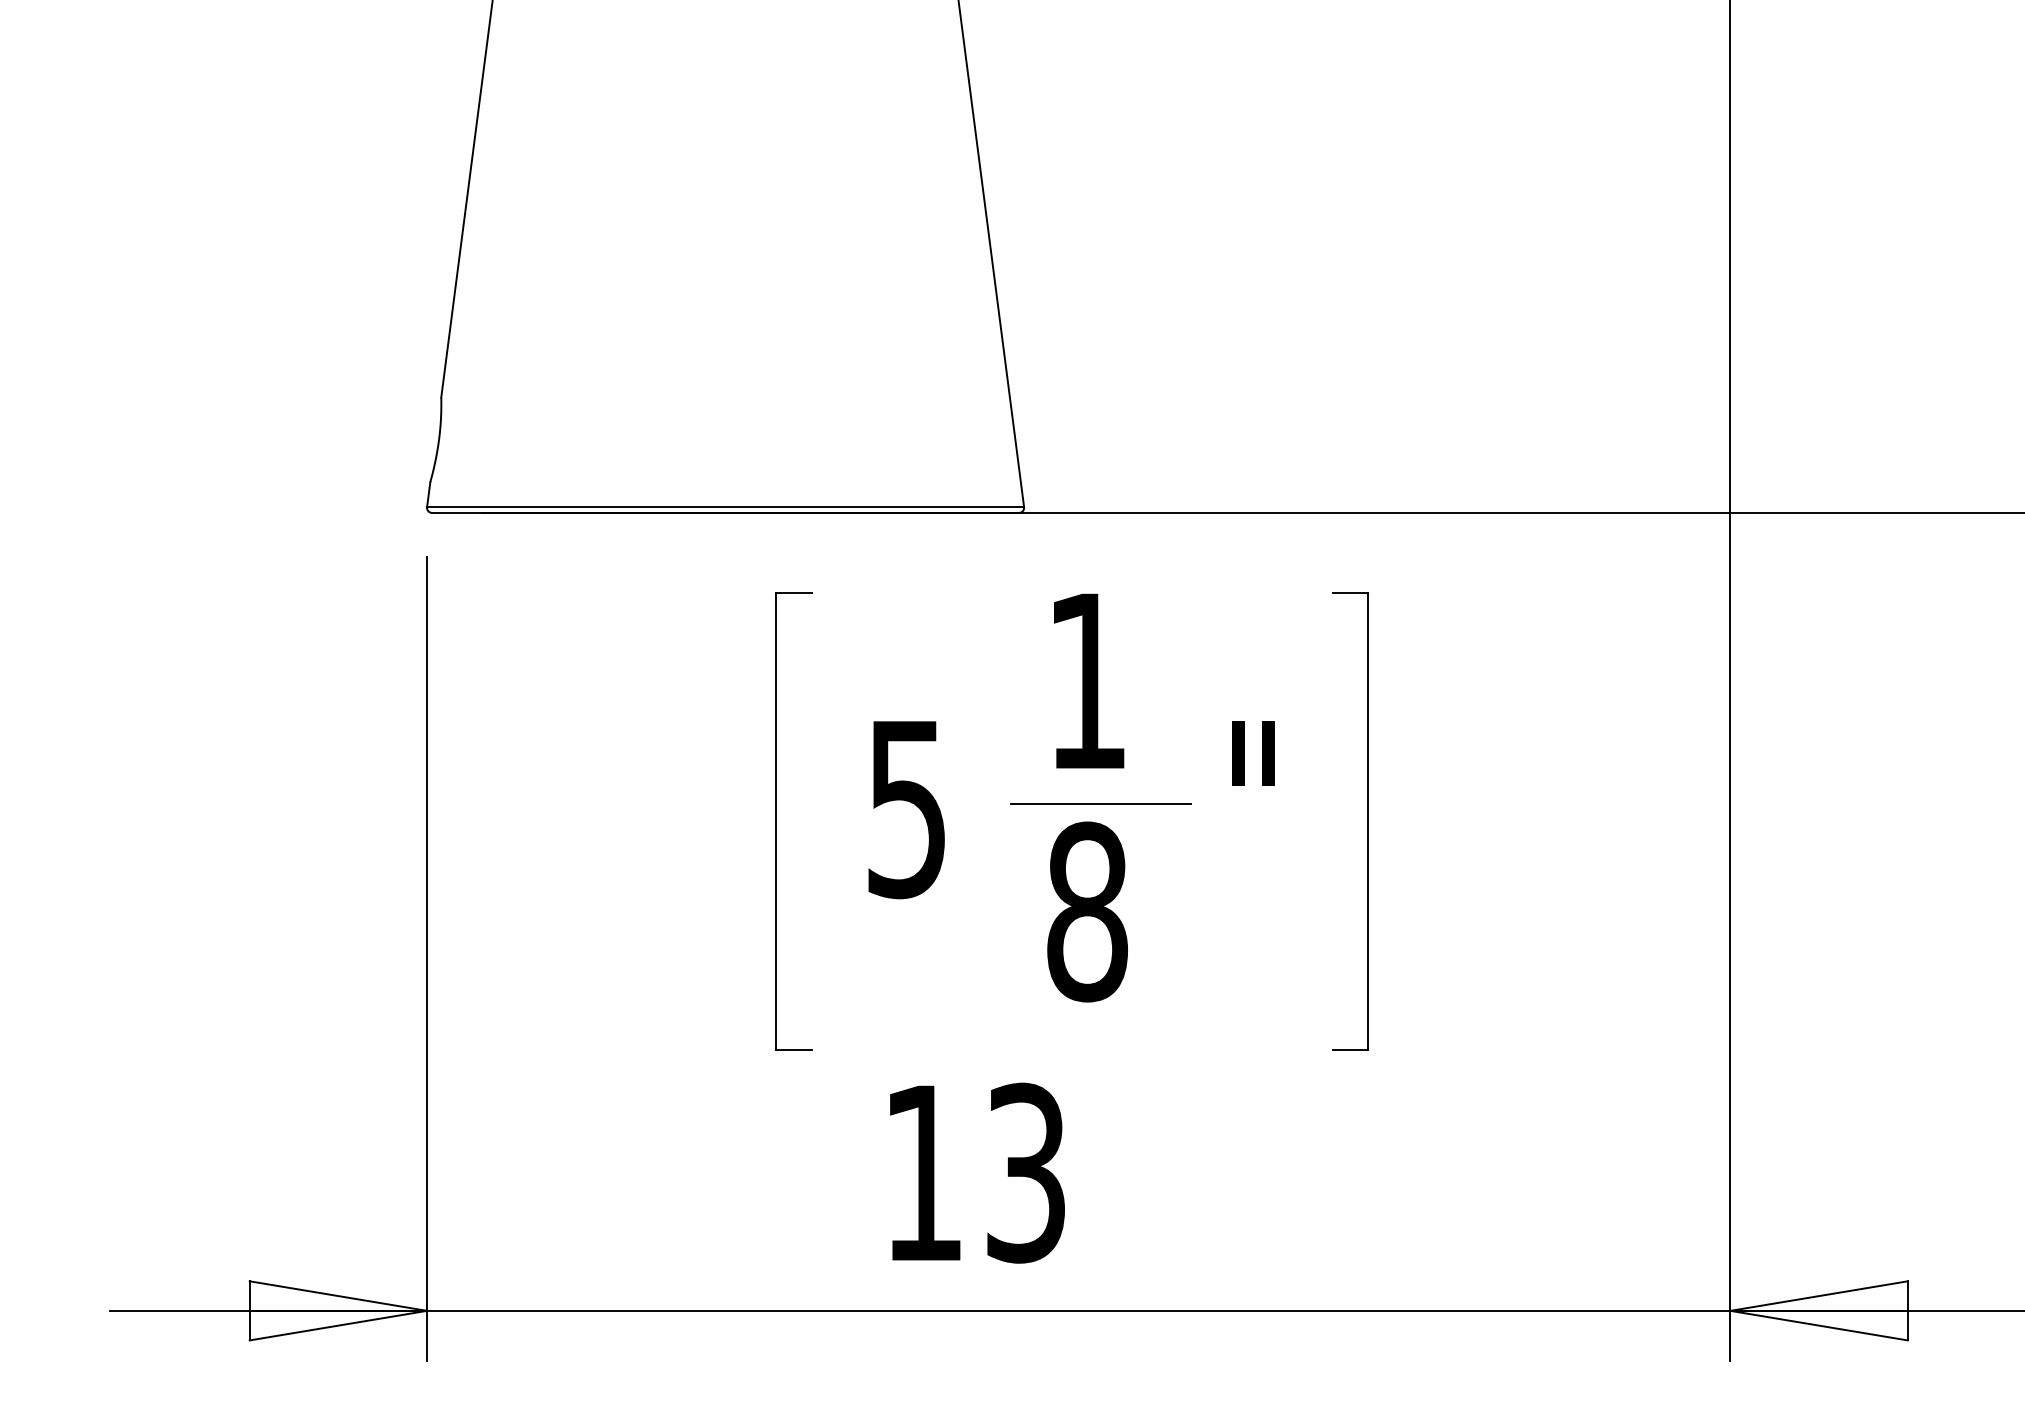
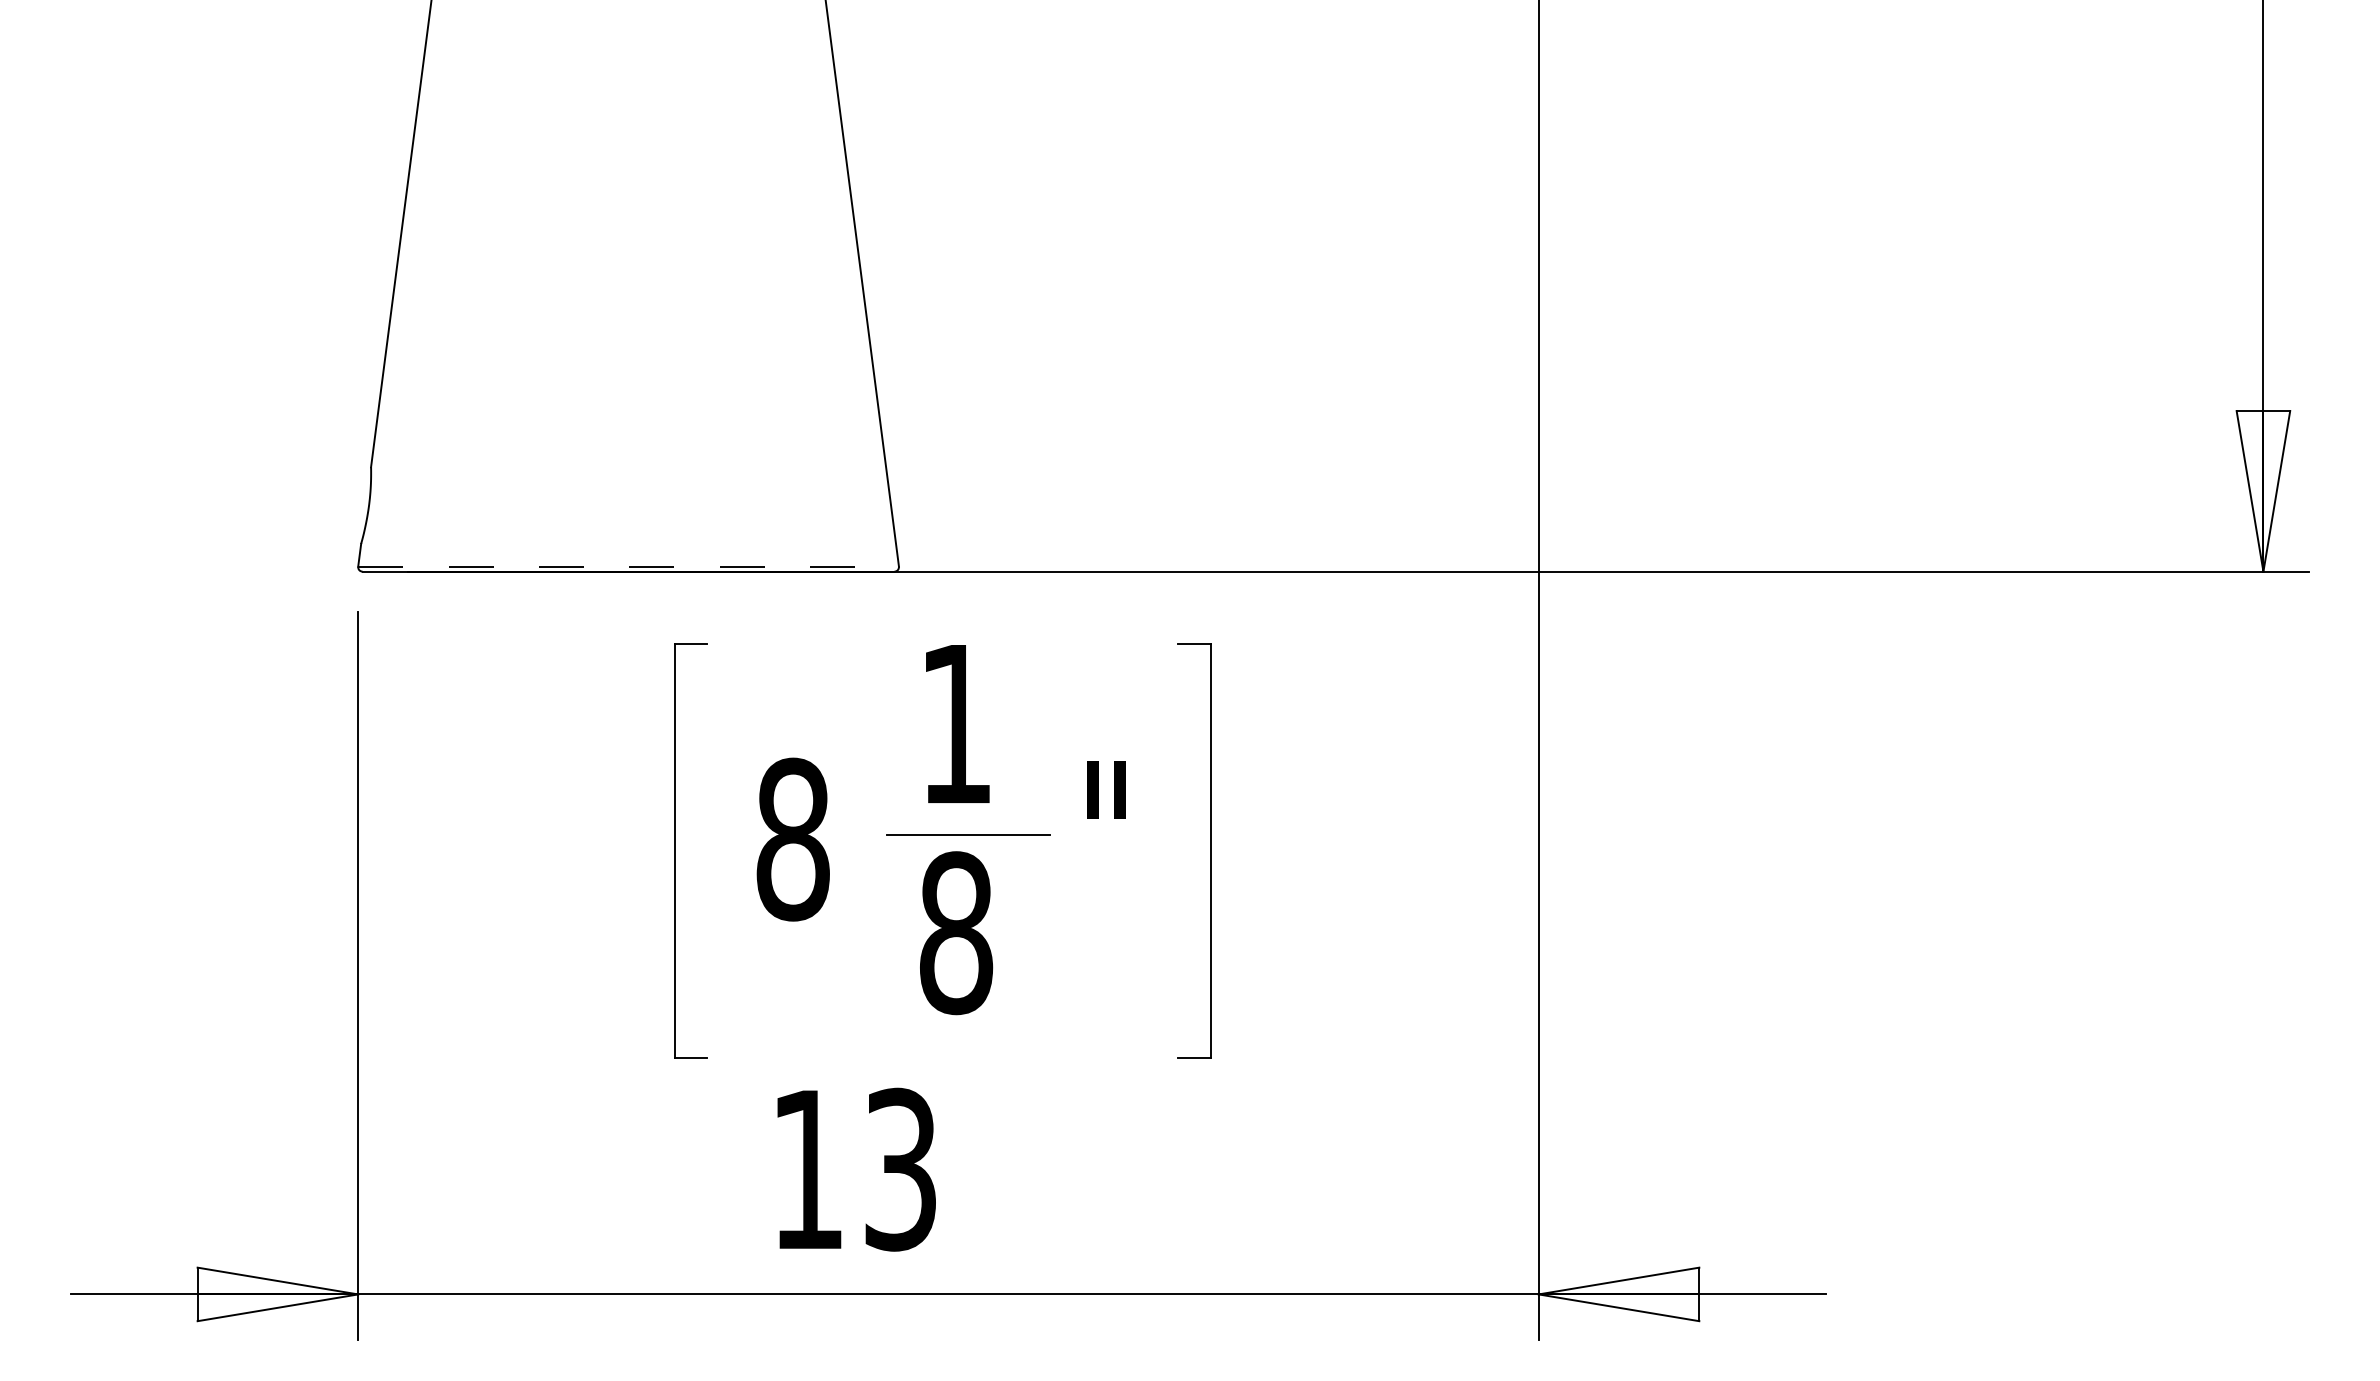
line: (726, 507) -> (629, 566), solid -> dashed
text: (906, 808) -> (792, 839), 5 -> 8

